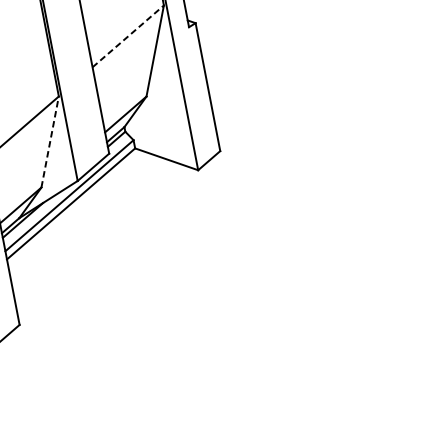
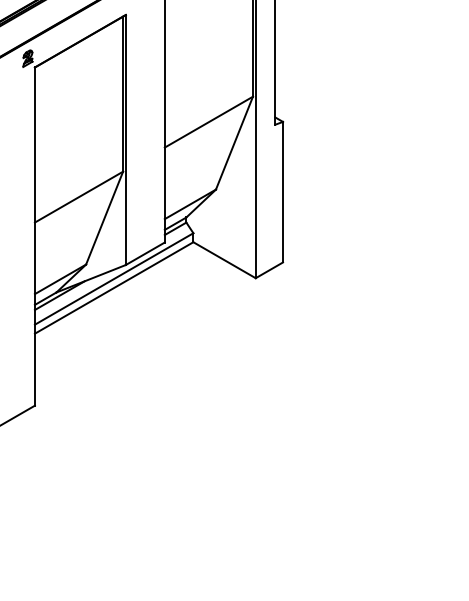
line: (127, 36) -> (208, 122), dashed -> solid
line: (49, 141) -> (104, 217), dashed -> solid

